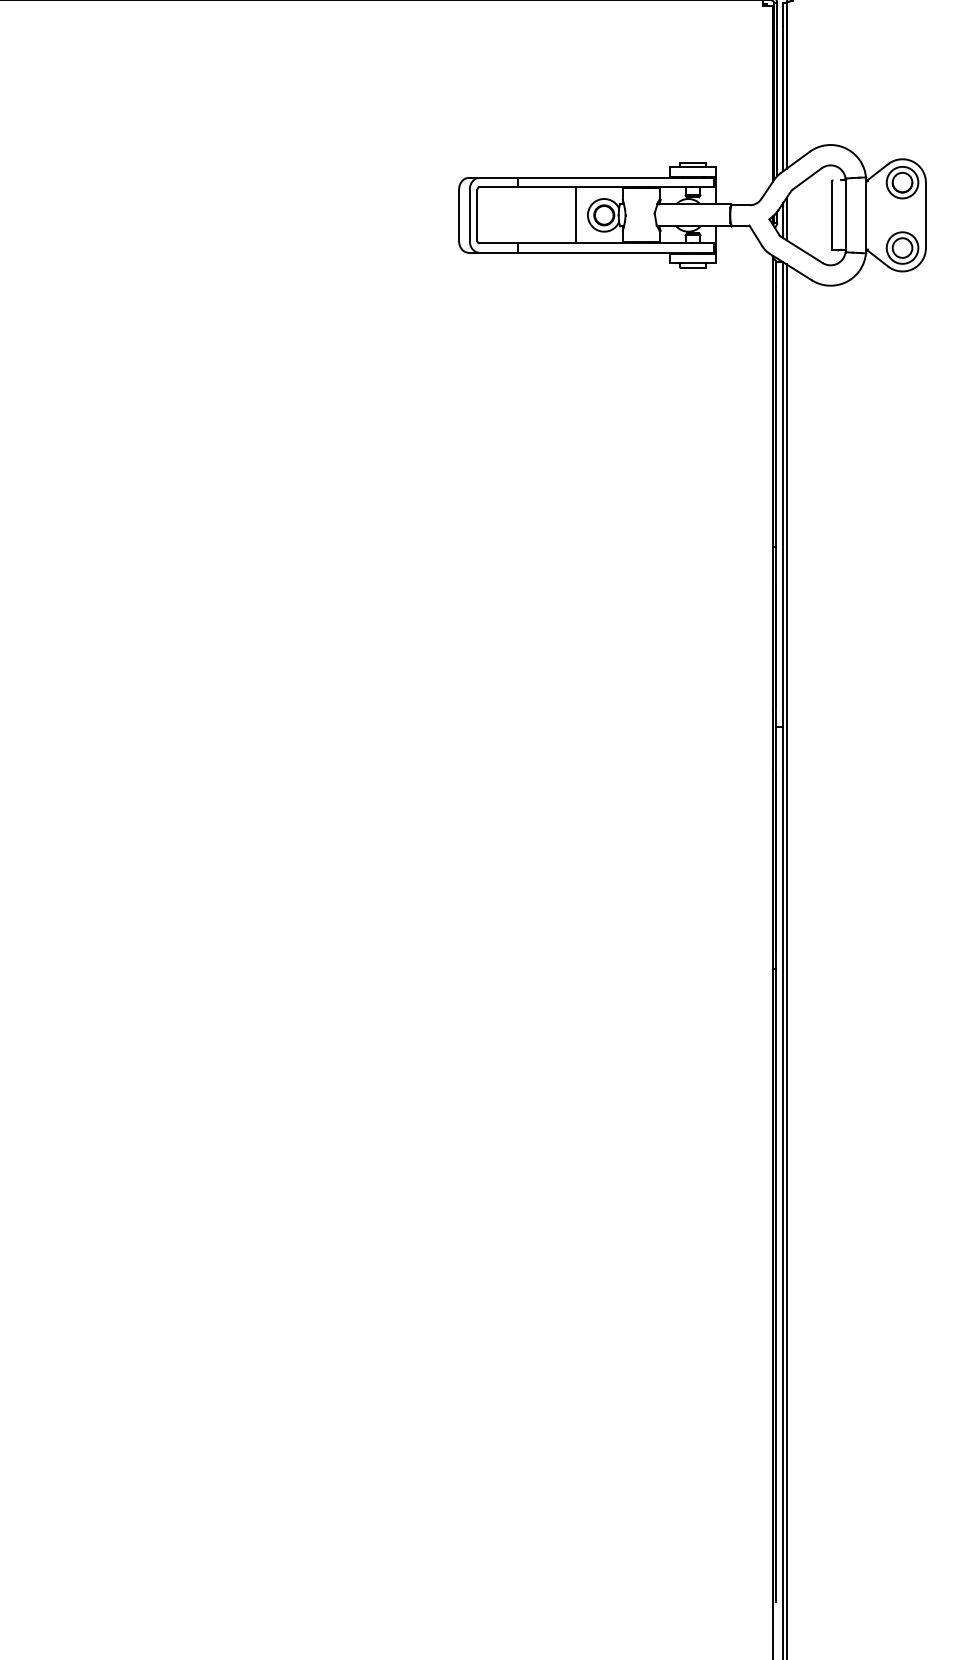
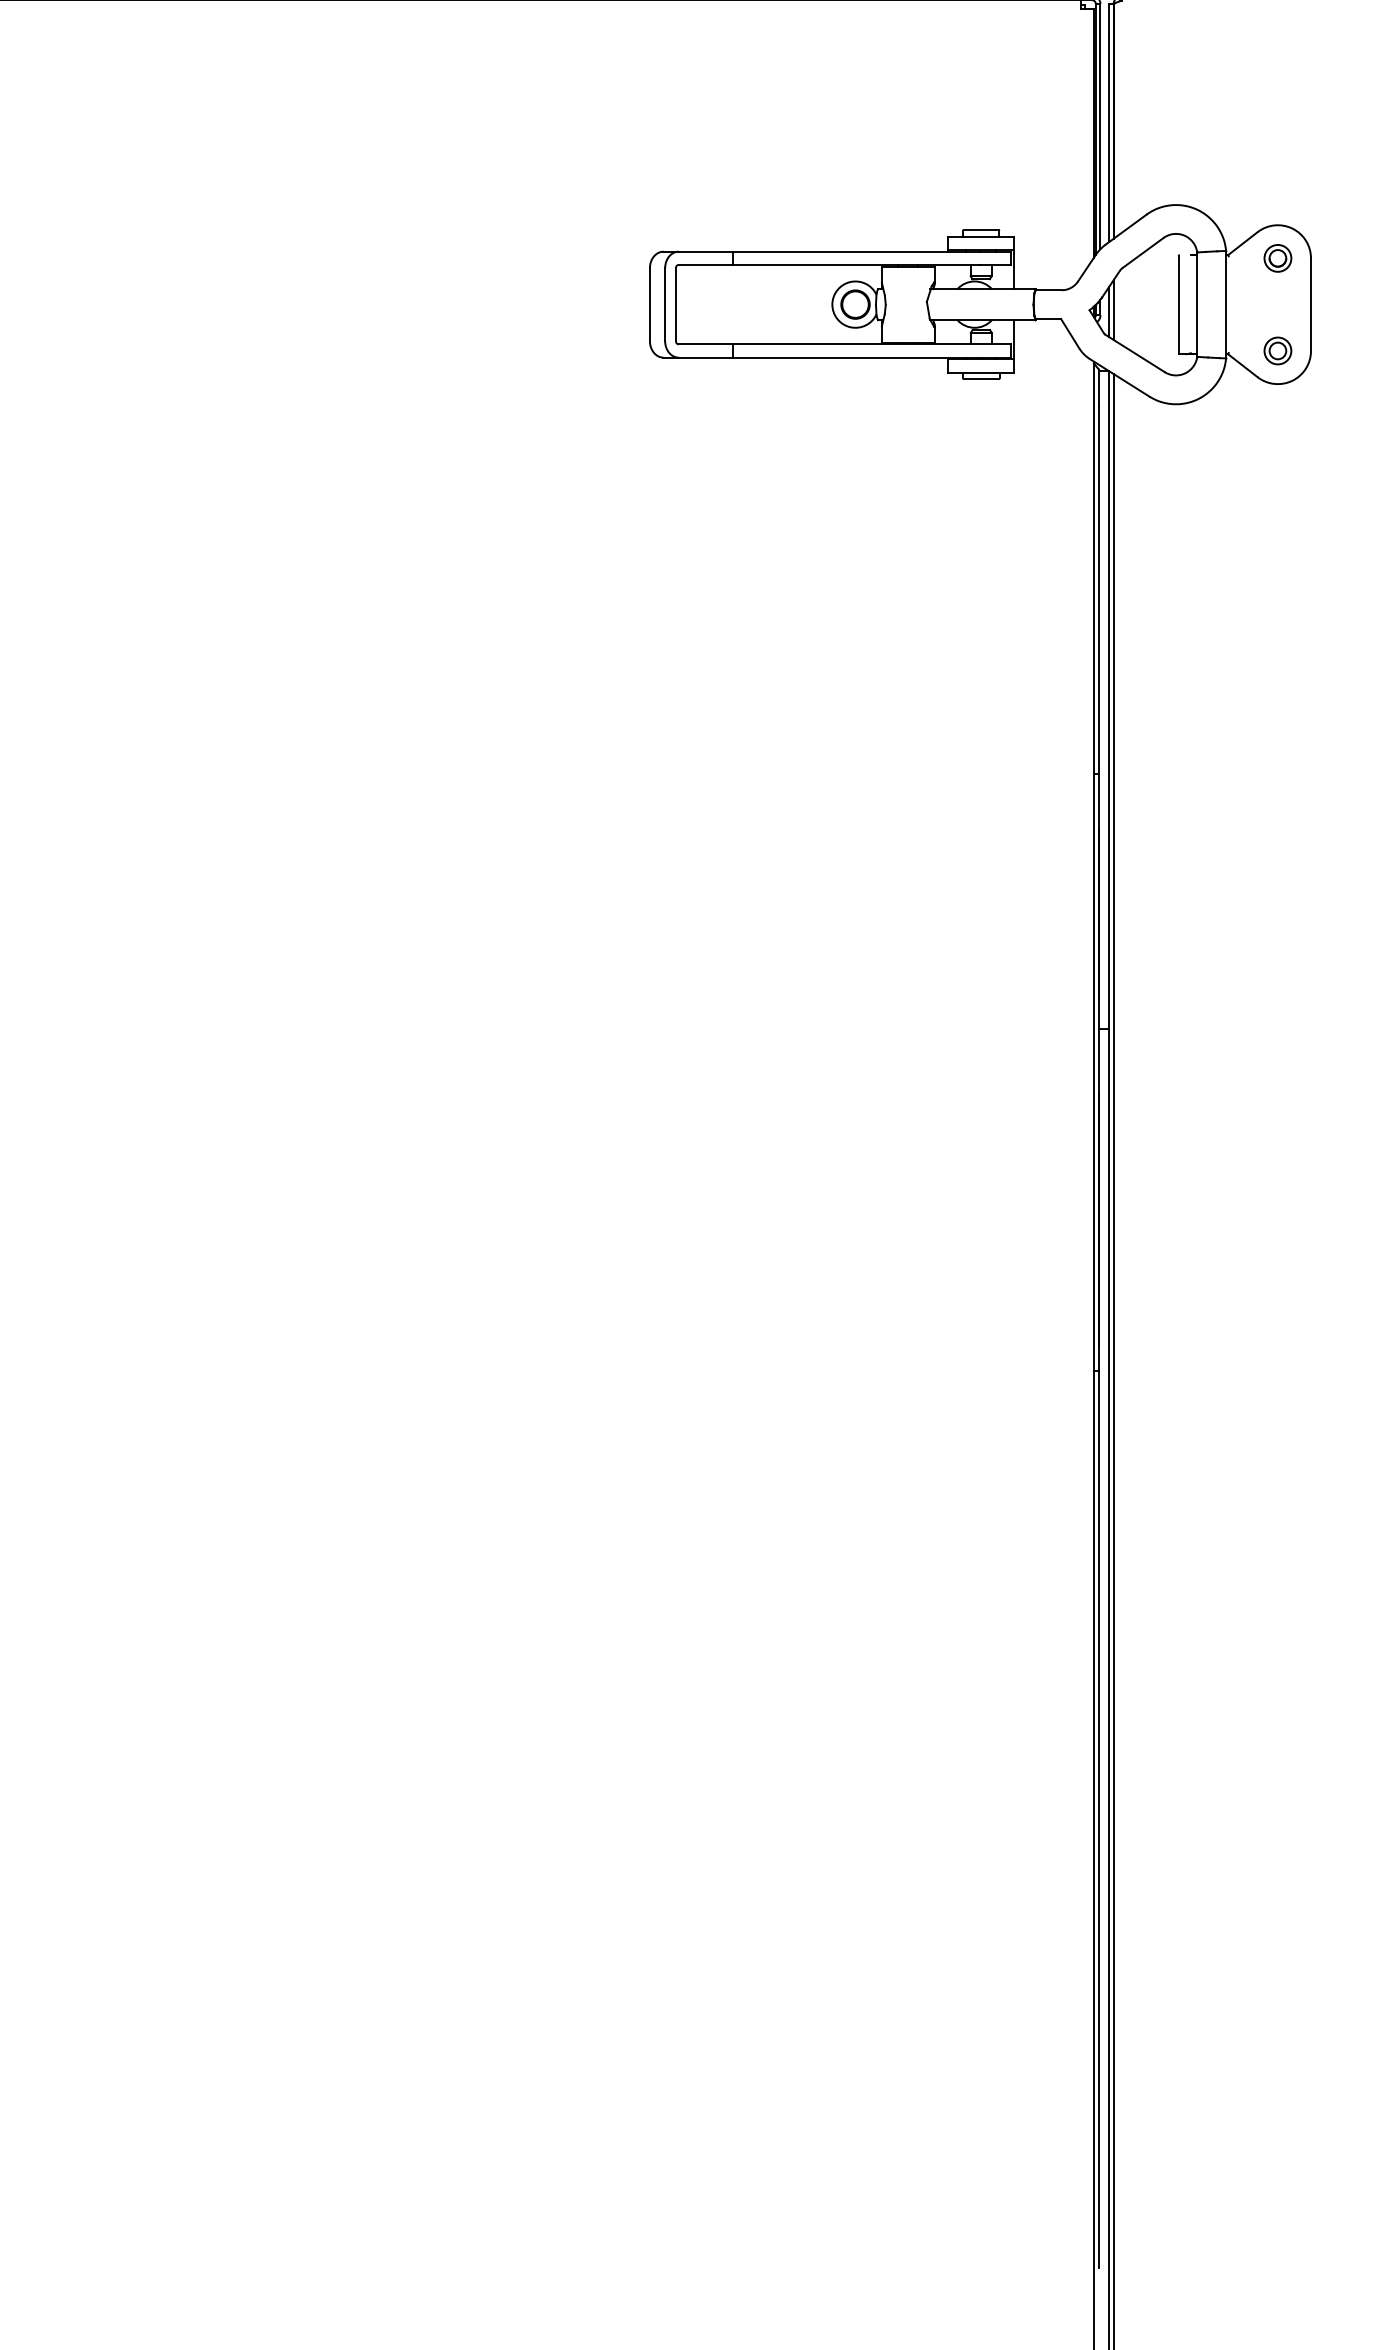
part: (902, 182) -> (1277, 258), size x0.6
line: (576, 215) -> (815, 304), removed
part: (902, 247) -> (1277, 350), size x0.6

